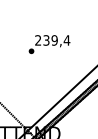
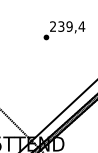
text: (49, 44) -> (64, 30), moved

